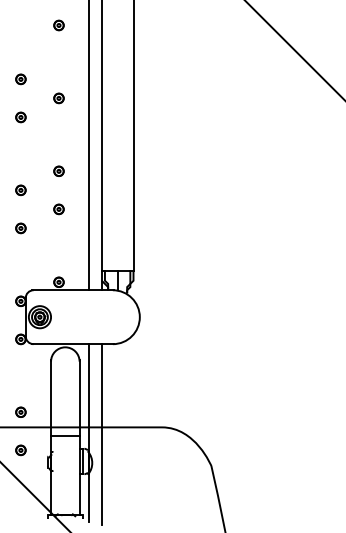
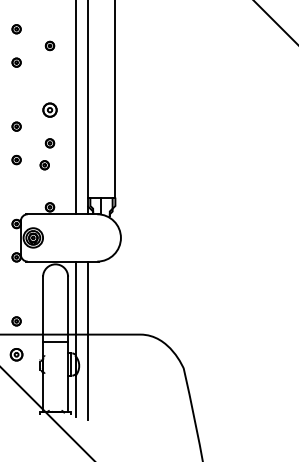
part: (58, 170) -> (49, 109), size x1.6
part: (52, 234) -> (44, 165), added
part: (20, 450) -> (16, 354), size x1.4

